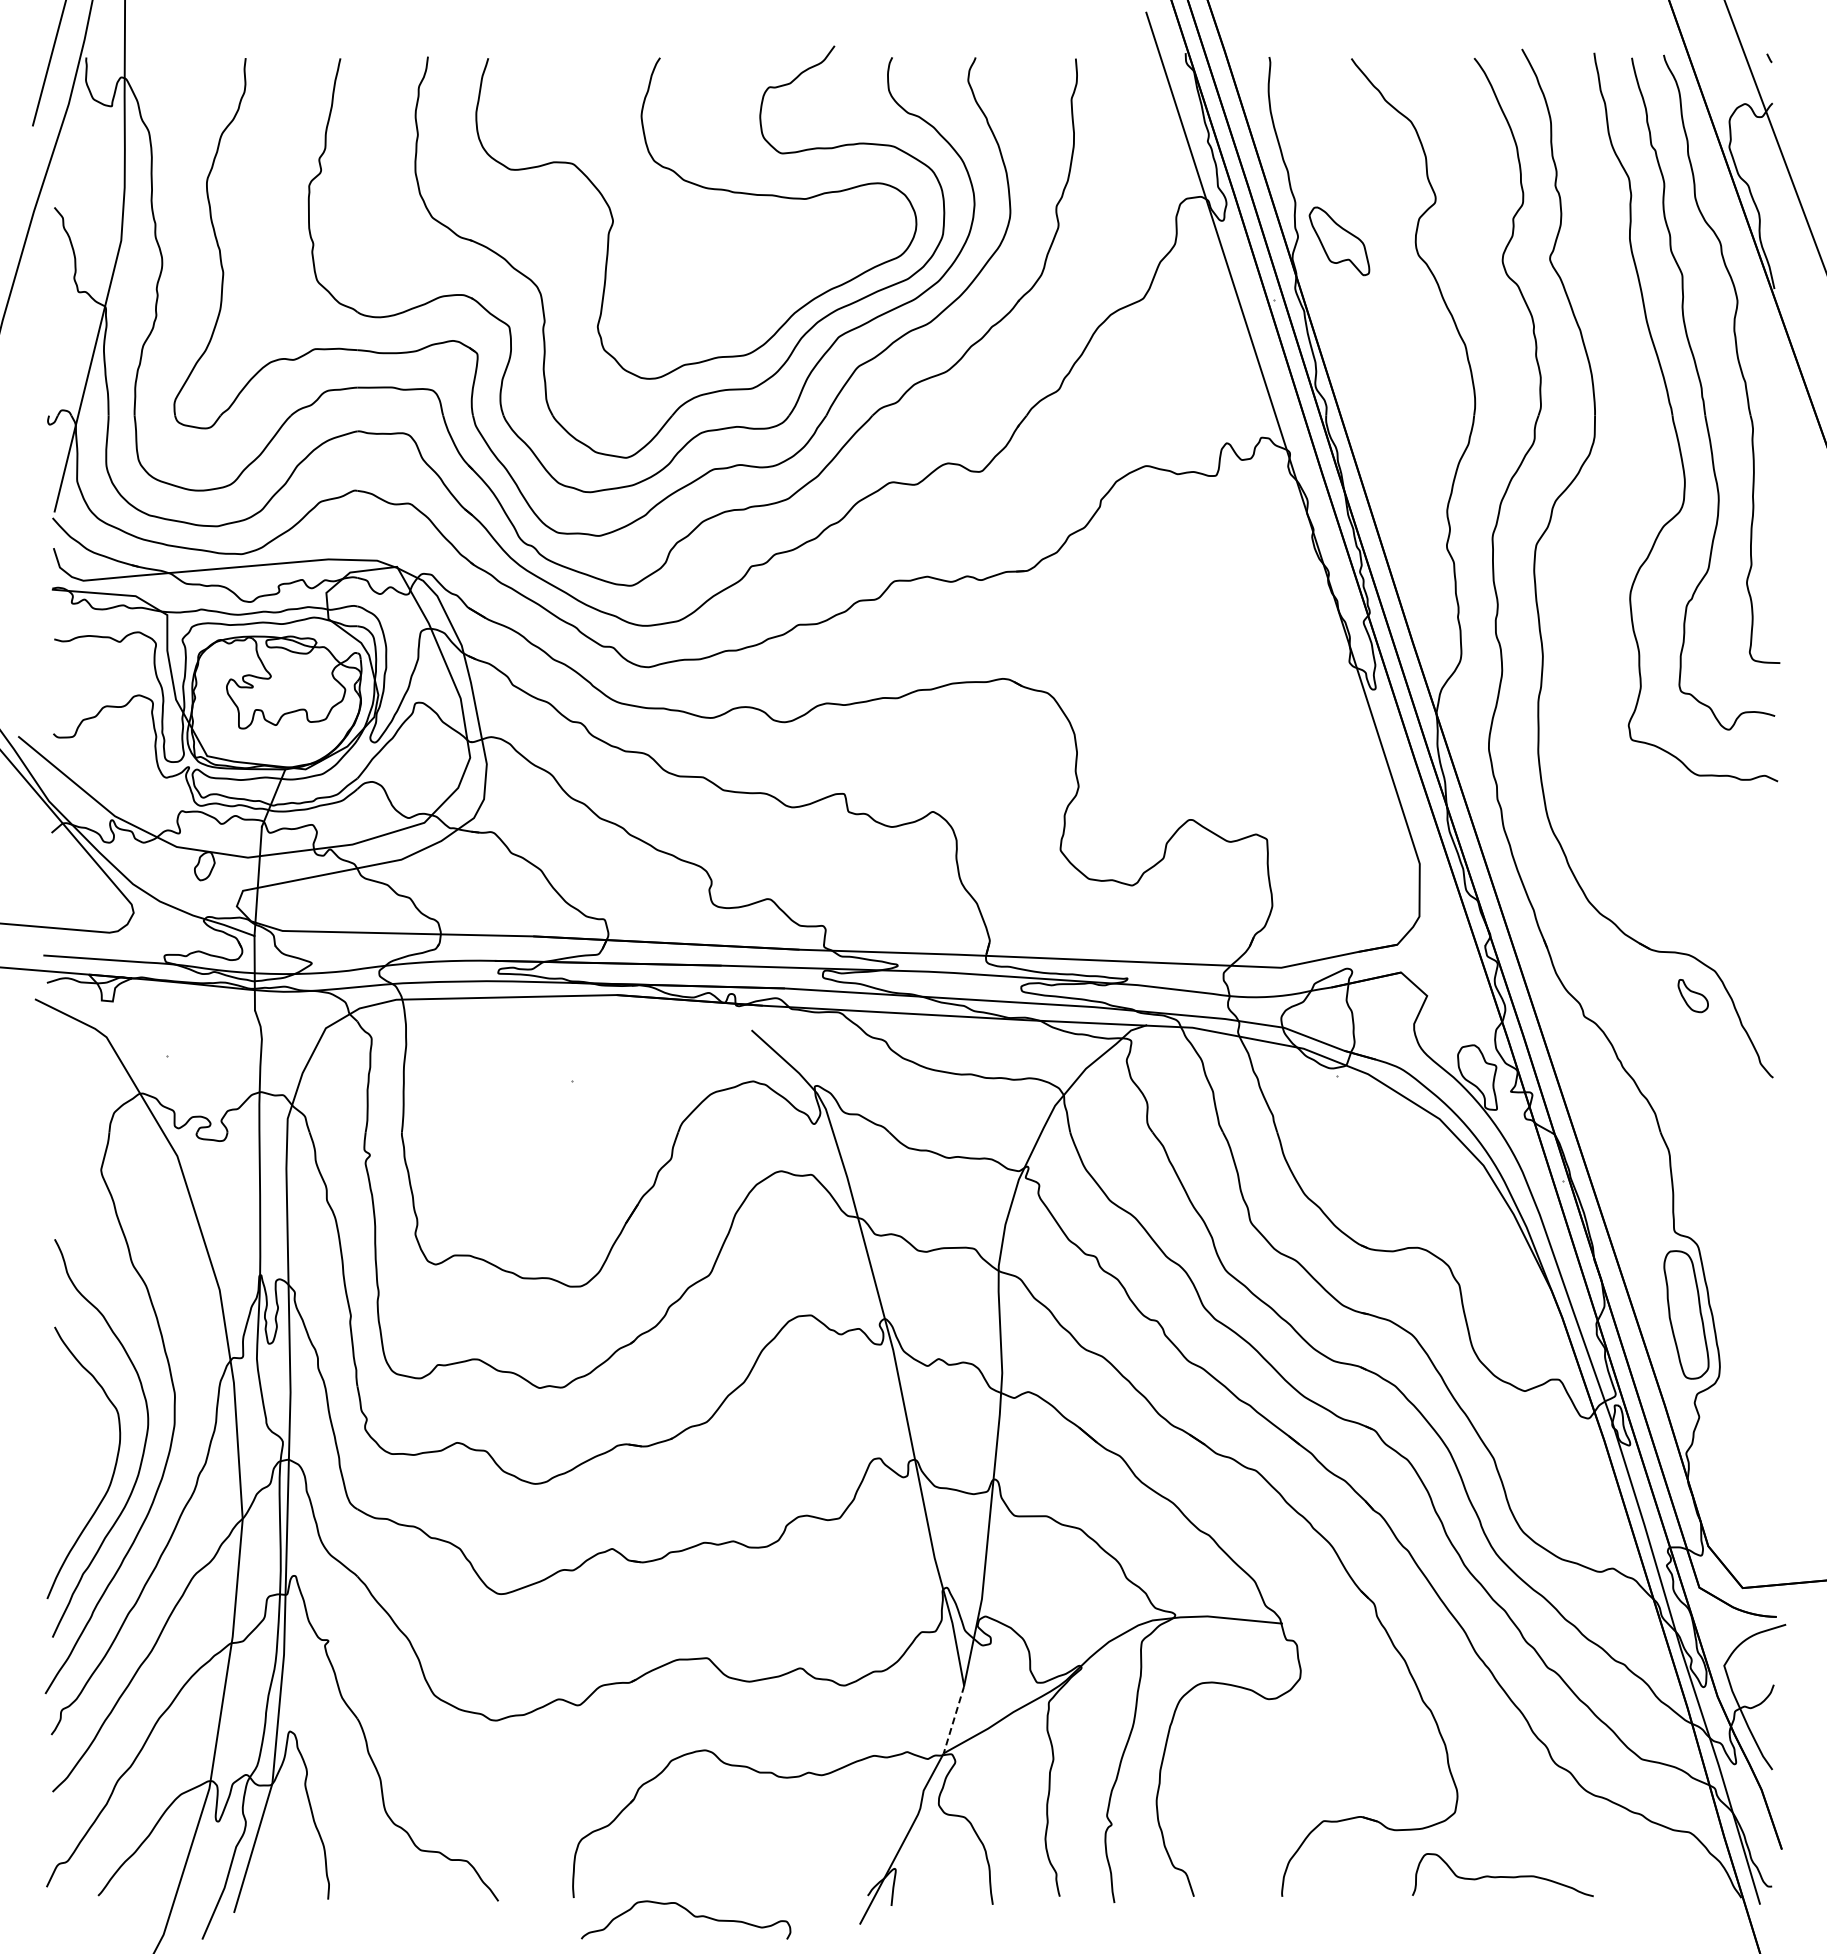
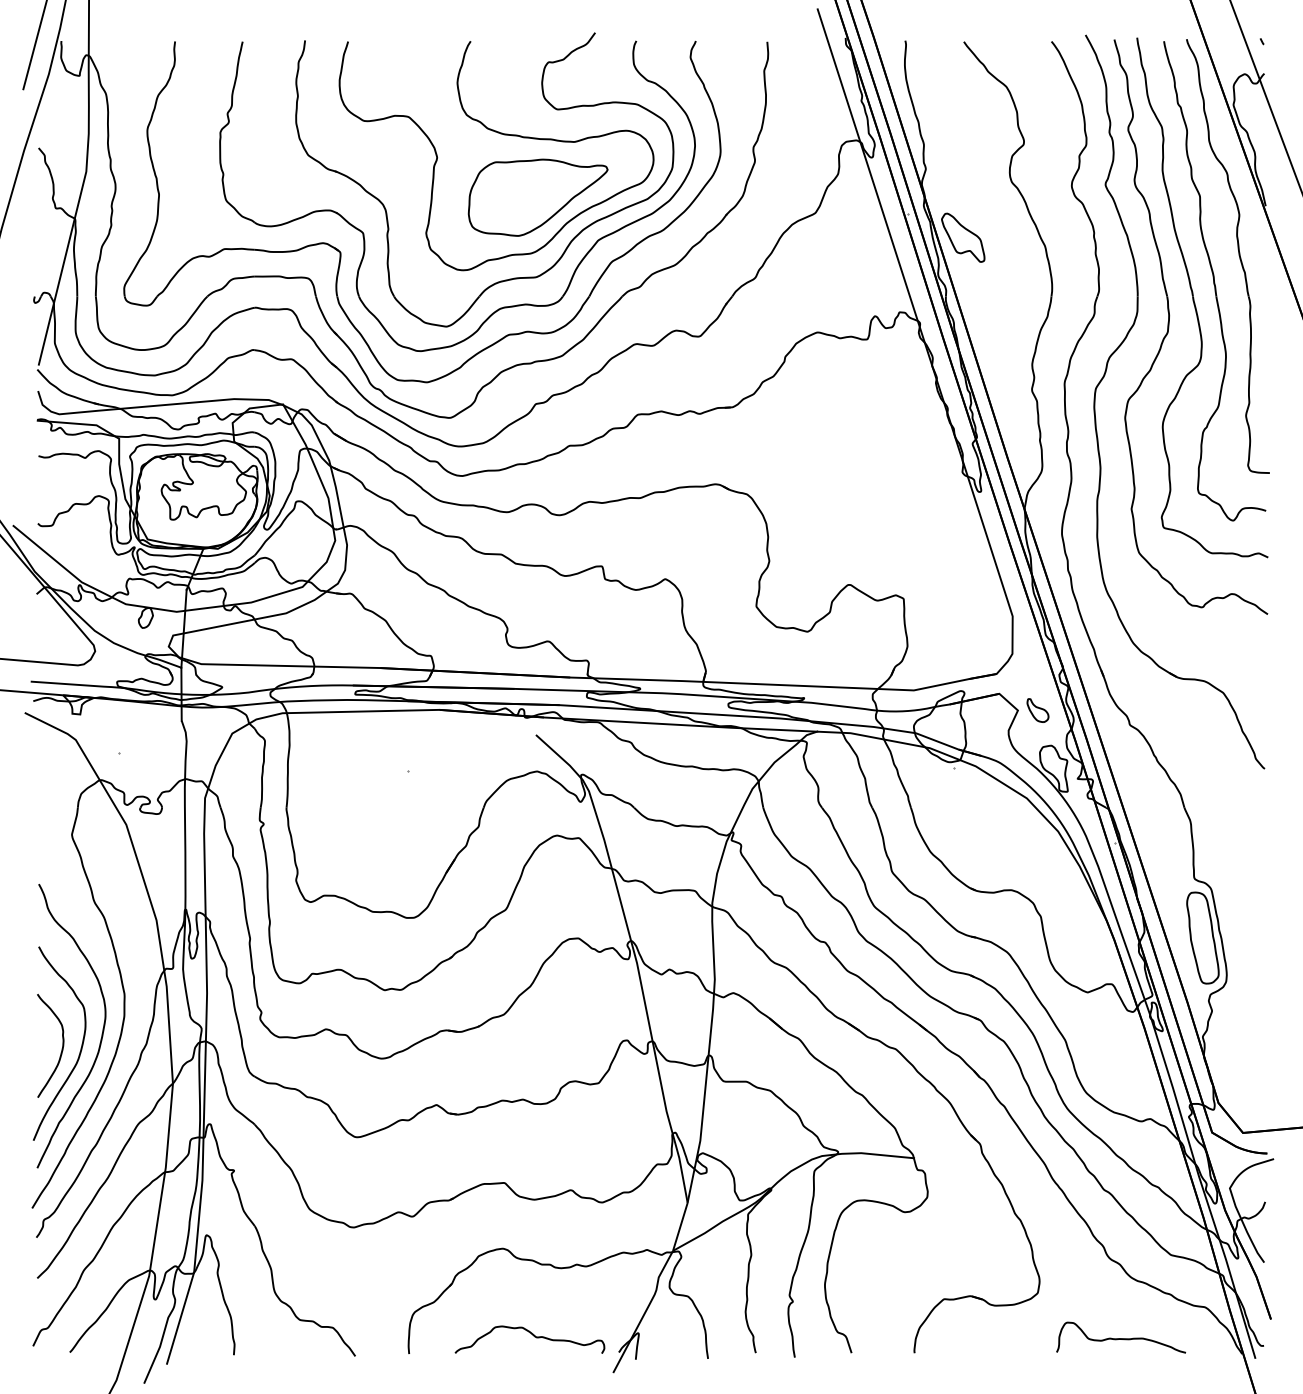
part: (1339, 241) -> (963, 237), moved
part: (754, 276) -> (538, 197), added
part: (1639, 455) -> (1169, 324), added
part: (1692, 996) -> (1037, 710), moved
curve: (87, 1467) -> (62, 1046), added
line: (954, 1719) -> (680, 1226), dashed -> solid
curve: (1502, 1876) -> (1120, 1338), moved
curve: (690, 1914) -> (533, 1335), moved

